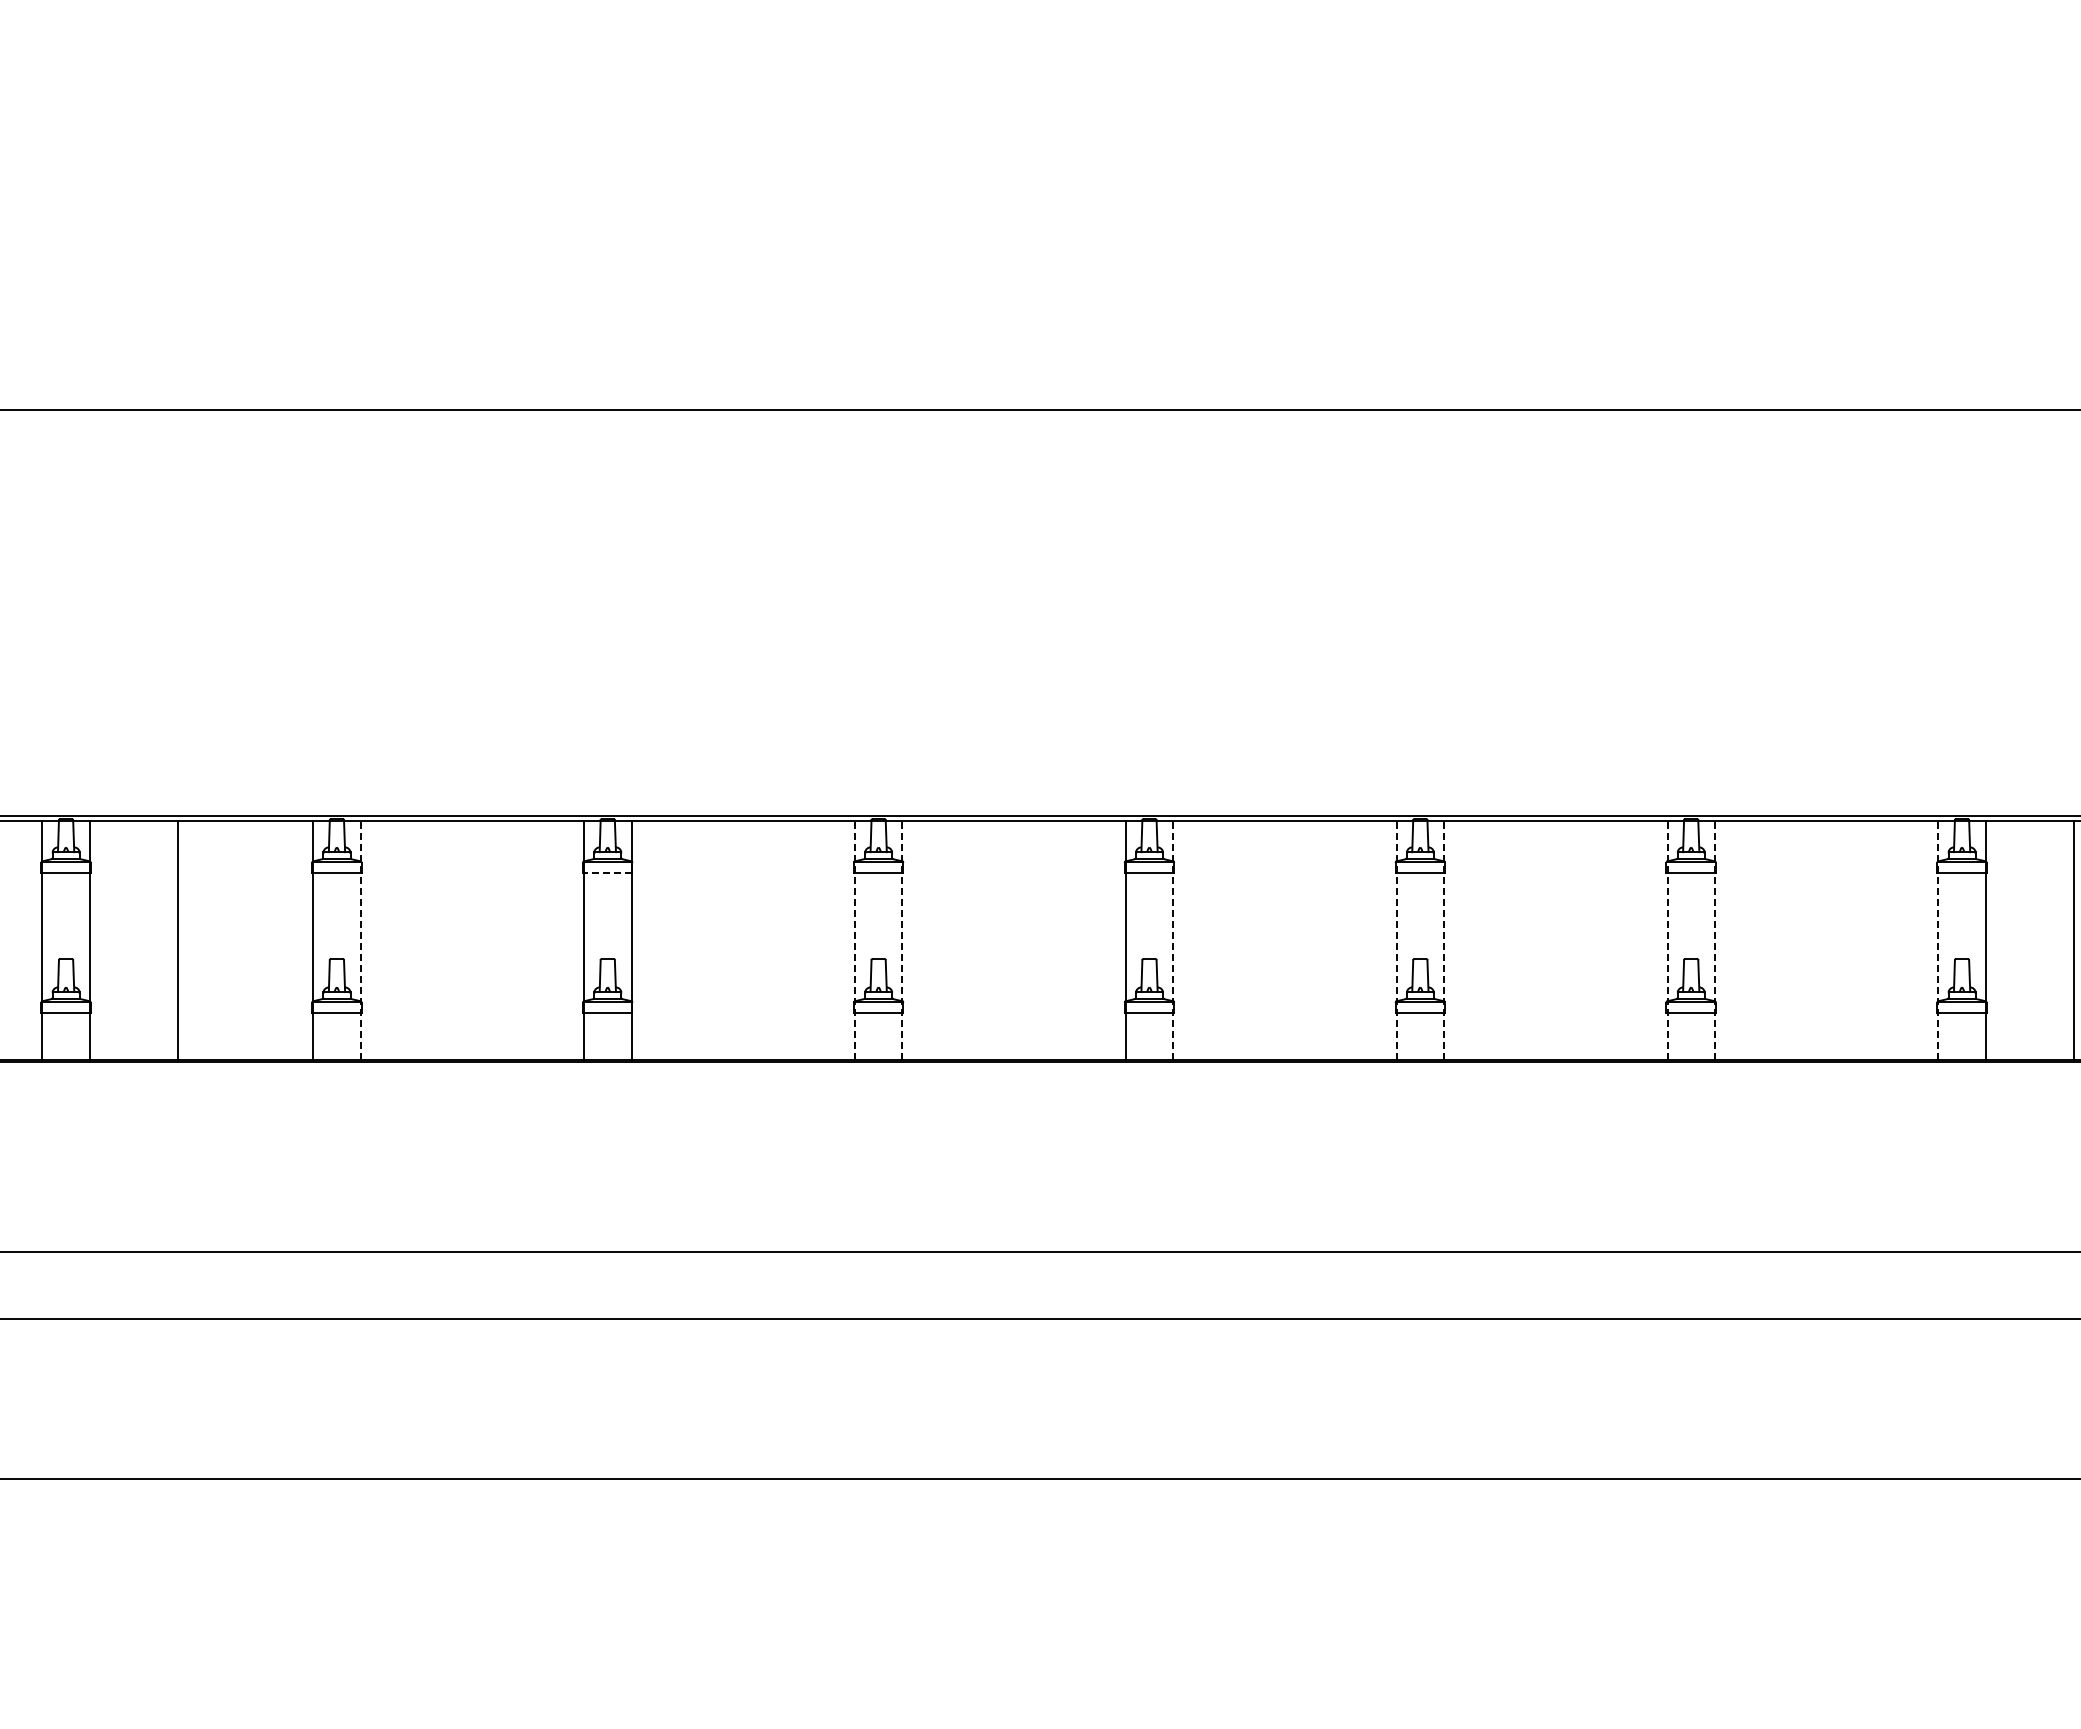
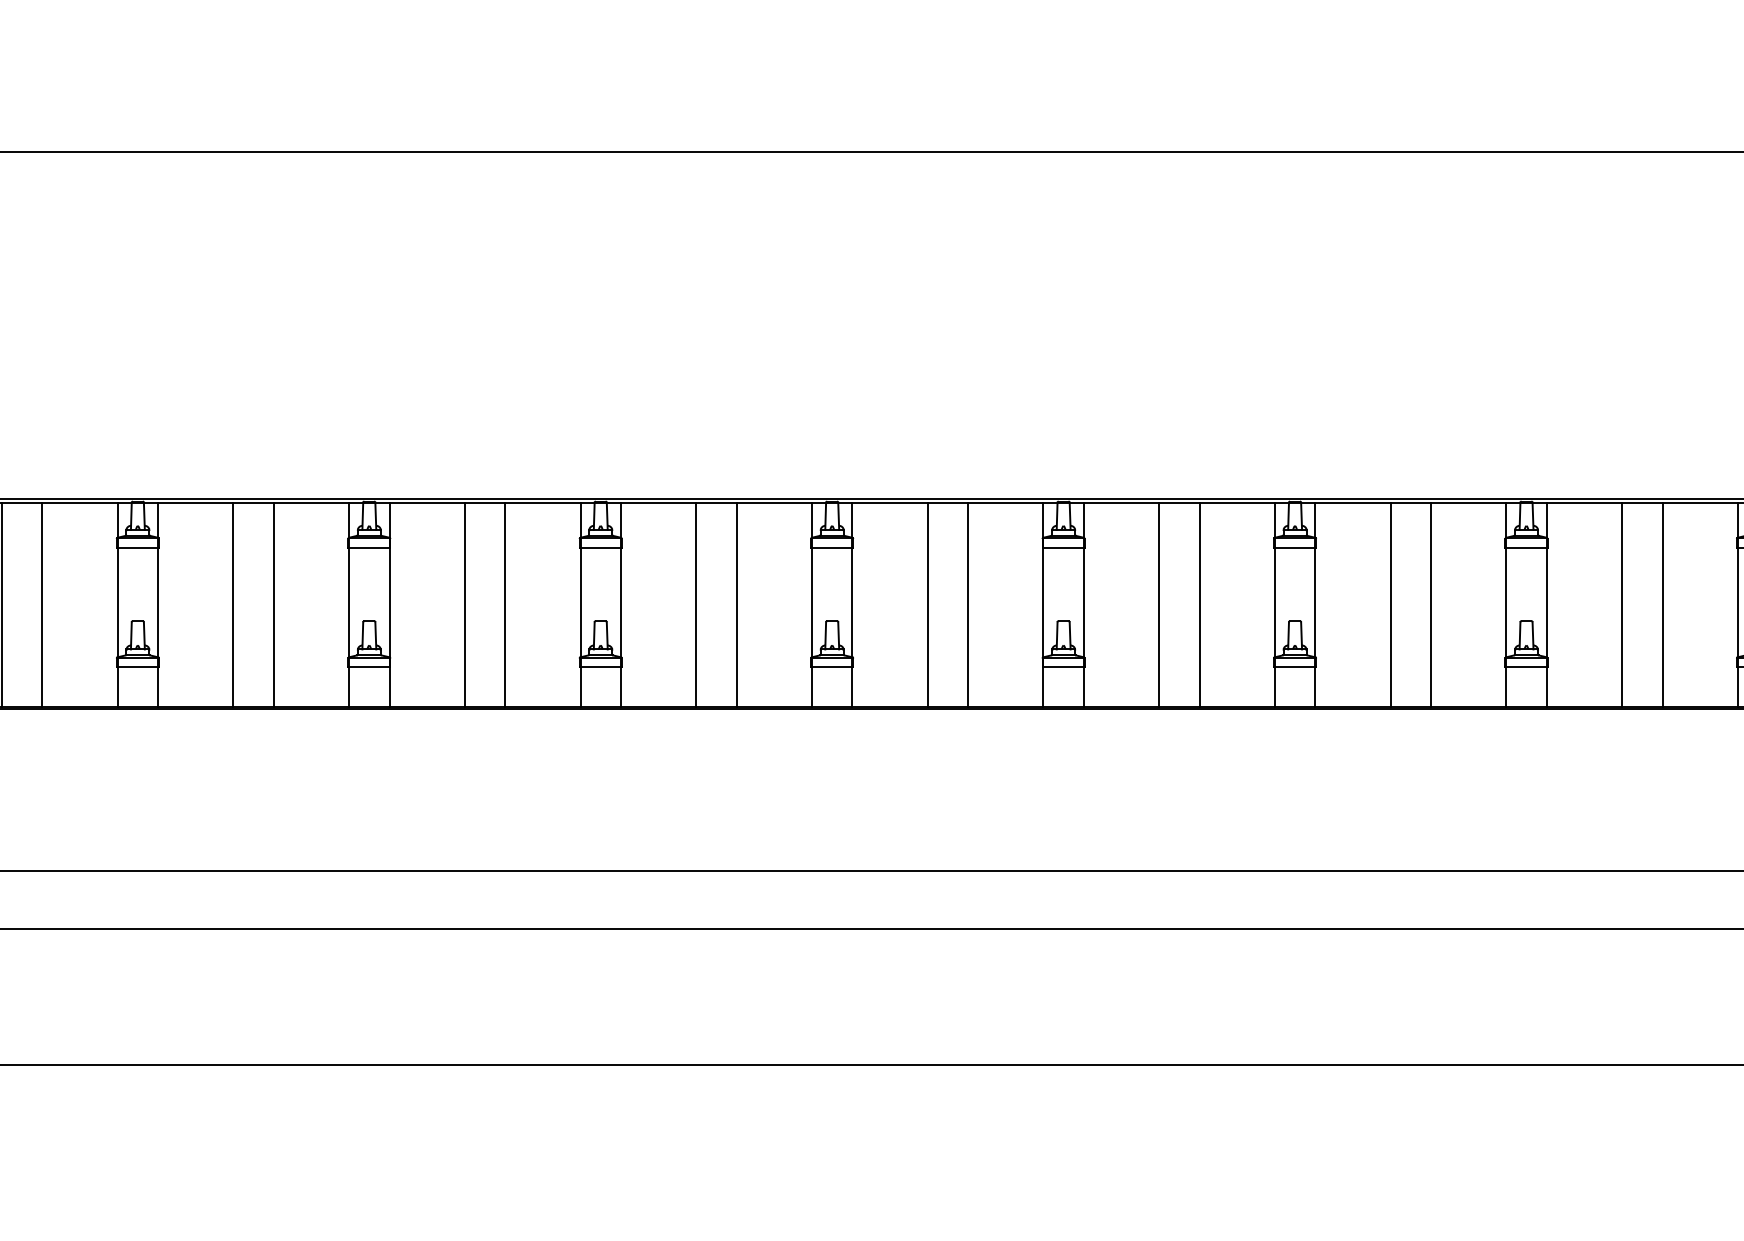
line: (607, 873) -> (369, 548), dashed -> solid
line: (360, 939) -> (157, 604), dashed -> solid
line: (854, 939) -> (580, 604), dashed -> solid
line: (902, 939) -> (621, 604), dashed -> solid
line: (1173, 939) -> (852, 604), dashed -> solid
line: (1396, 939) -> (1043, 604), dashed -> solid
line: (1444, 939) -> (1084, 604), dashed -> solid
line: (1667, 939) -> (1274, 604), dashed -> solid
line: (1714, 939) -> (1314, 604), dashed -> solid
line: (1938, 939) -> (1506, 604), dashed -> solid
line: (225, 940) -> (42, 605), added
line: (448, 940) -> (233, 605), added
line: (496, 940) -> (274, 605), added
line: (719, 940) -> (464, 605), added
line: (766, 940) -> (504, 605), added
line: (990, 940) -> (696, 605), added
line: (1037, 940) -> (736, 605), added
line: (1261, 940) -> (927, 605), added
line: (1308, 940) -> (968, 605), added
line: (1532, 940) -> (1159, 605), added
line: (1579, 940) -> (1199, 605), added
line: (1802, 940) -> (1390, 605), added
line: (1850, 940) -> (1431, 605), added

